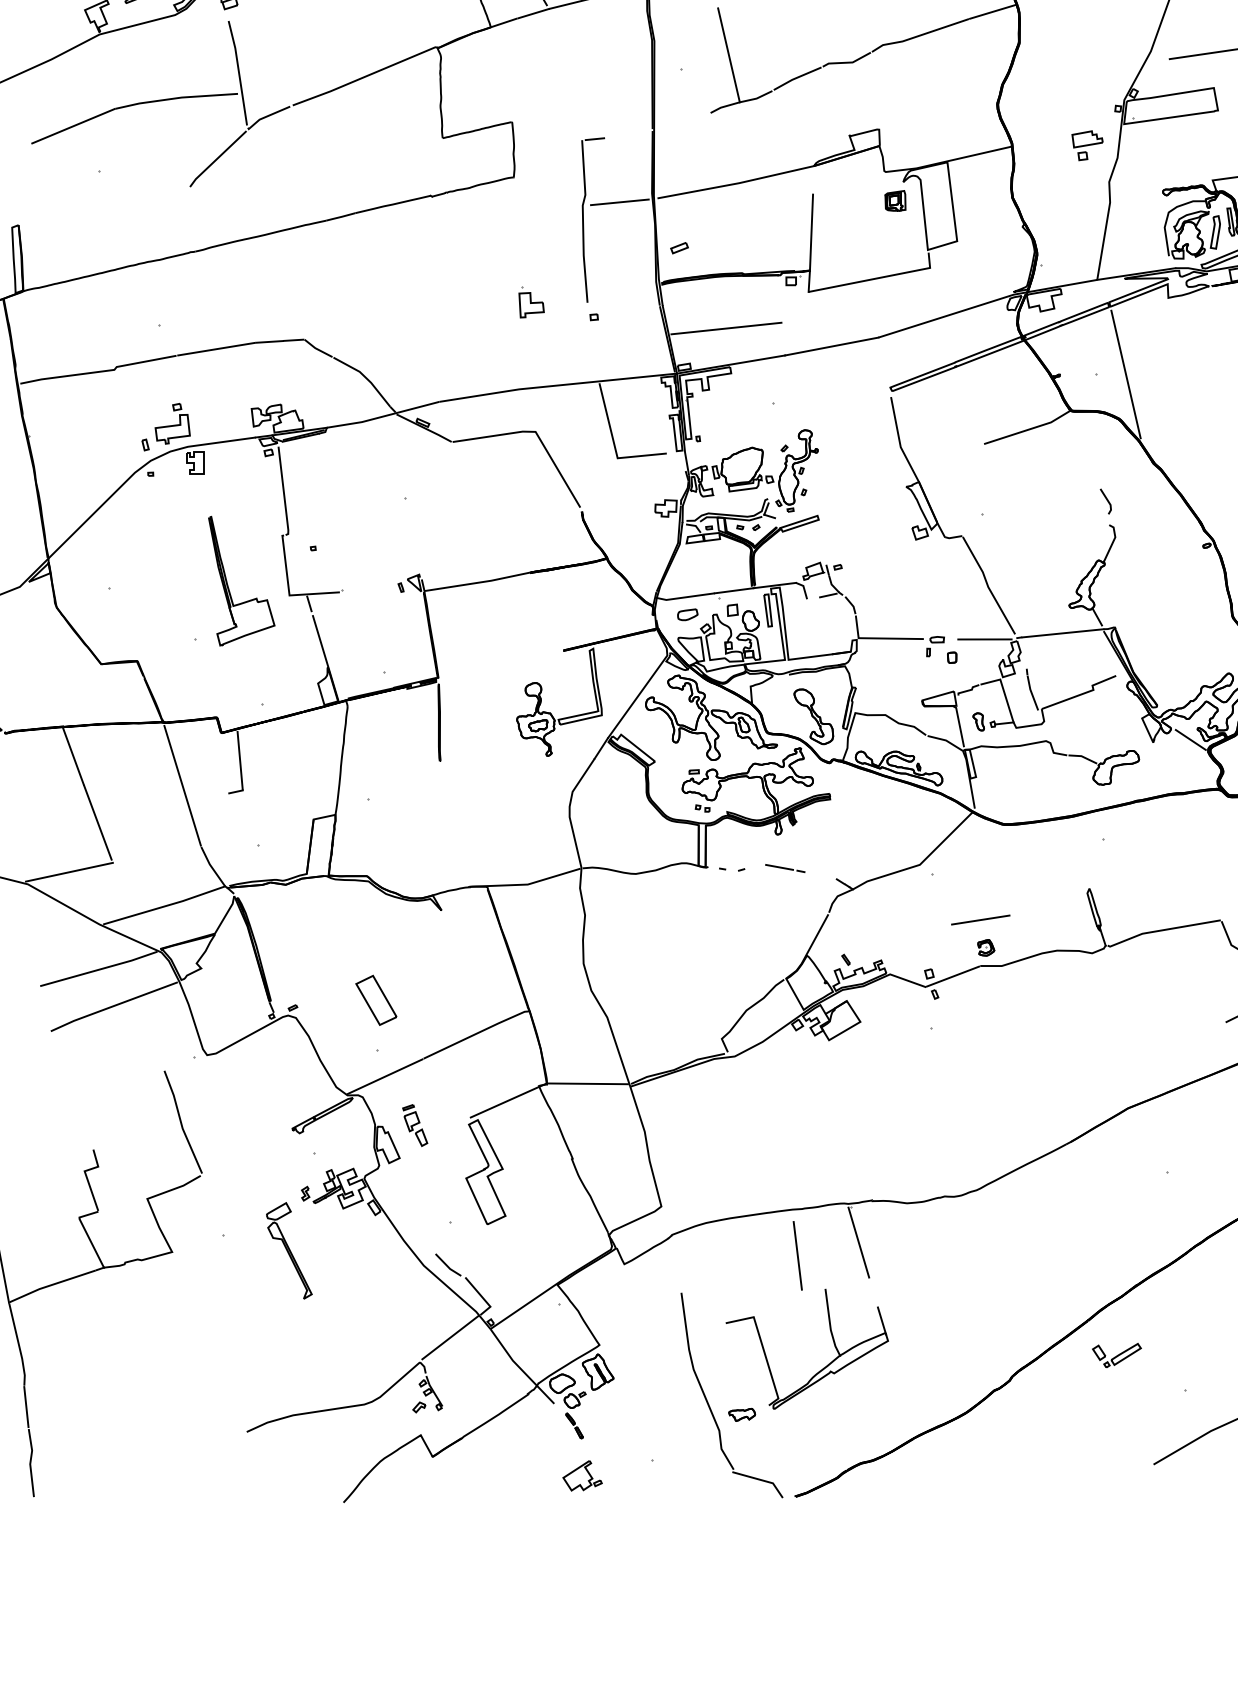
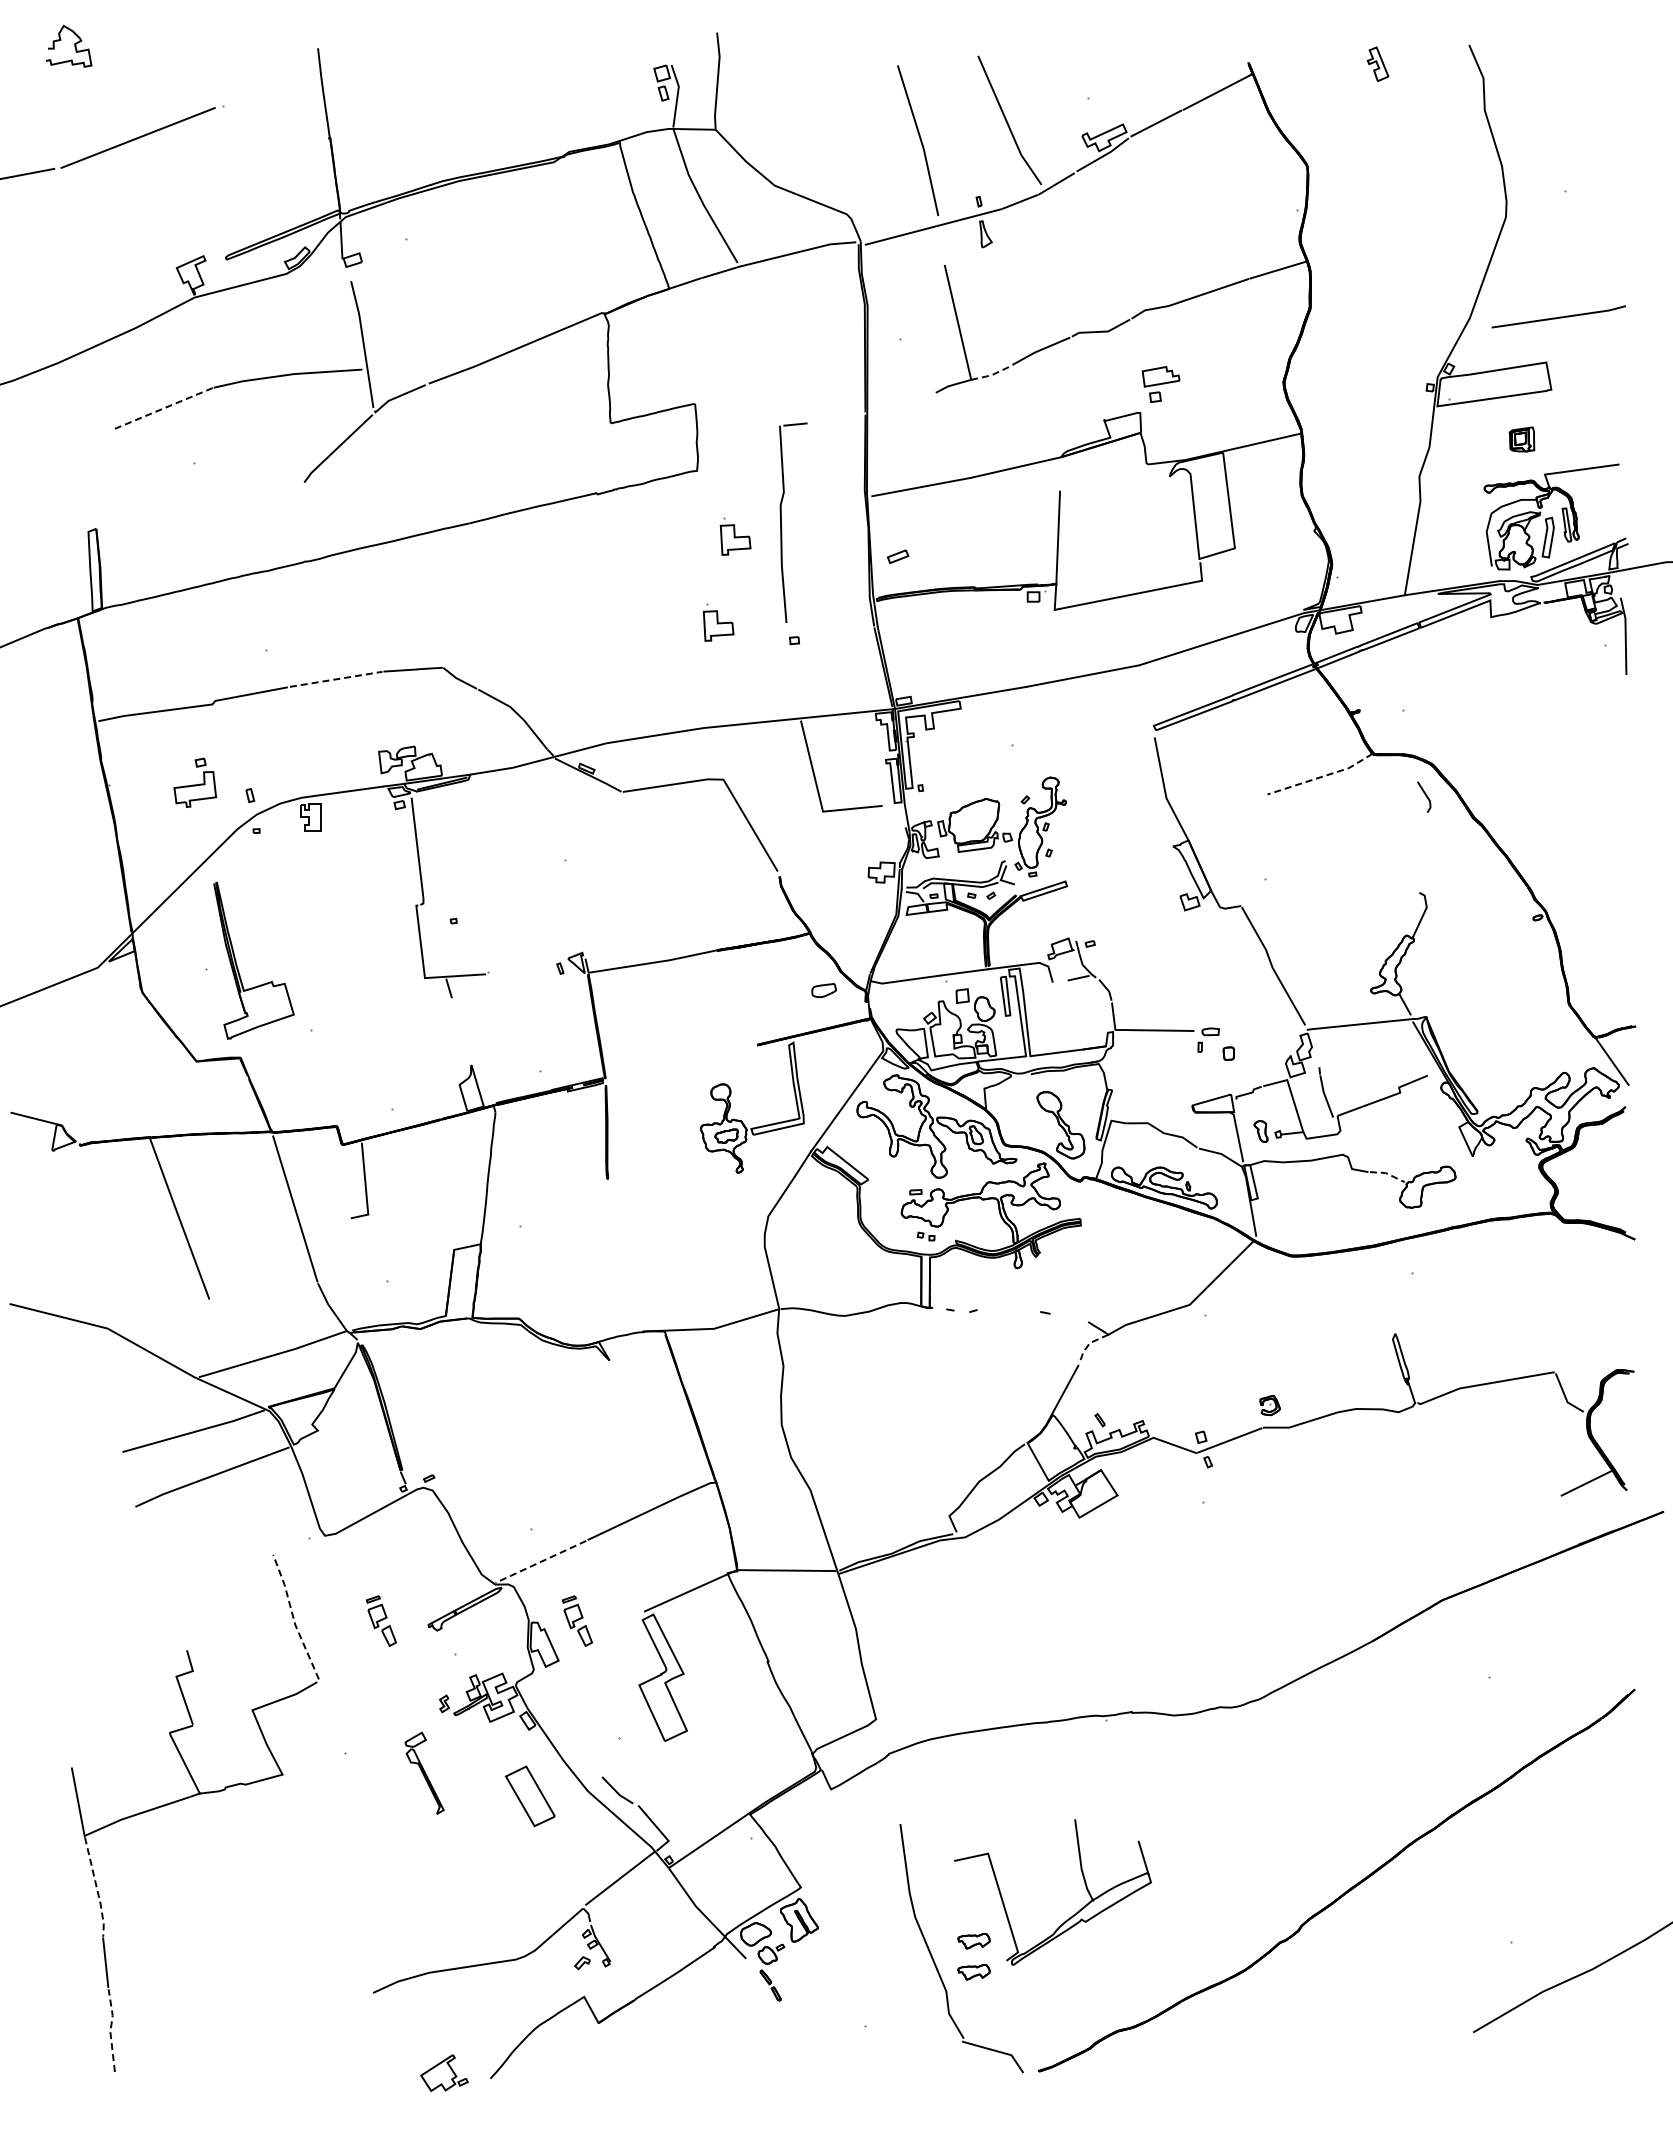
line: (756, 98) -> (991, 375), solid -> dashed
line: (73, 126) -> (162, 409), solid -> dashed
part: (1087, 145) -> (1160, 384), moved
part: (895, 200) -> (1521, 439), moved
line: (619, 201) -> (825, 500), removed
part: (545, 231) -> (735, 536), added
line: (726, 328) -> (954, 654), removed
line: (216, 349) -> (336, 679), solid -> dashed
line: (1125, 374) -> (1439, 709), removed
part: (172, 423) -> (195, 782), moved
line: (1028, 430) -> (1321, 777), solid -> dashed
line: (1106, 500) -> (1425, 796), moved
part: (228, 584) -> (237, 964), moved
part: (687, 614) -> (823, 990), moved
line: (984, 639) -> (1268, 1031), removed
line: (325, 658) -> (468, 1054), removed
line: (1190, 740) -> (1518, 1153), removed
line: (1083, 757) -> (1388, 1174), solid -> dashed
line: (779, 866) -> (1019, 1307), removed
line: (69, 871) -> (157, 1313), removed
line: (836, 897) -> (1088, 1344), solid -> dashed
line: (980, 919) -> (1263, 1371), removed
part: (375, 1000) -> (529, 1796), moved
line: (384, 1076) -> (540, 1561), solid -> dashed
line: (181, 1122) -> (293, 1617), solid -> dashed
part: (252, 1124) -> (380, 1620), added
line: (858, 1242) -> (1115, 1762), removed
part: (289, 1251) -> (424, 1773), size x0.7
line: (797, 1256) -> (1041, 1779), removed
line: (19, 1345) -> (97, 1888), solid -> dashed
part: (1116, 1355) -> (1428, 1900), removed
part: (741, 1389) -> (973, 1941), added
line: (30, 1462) -> (110, 2030), solid -> dashed
part: (582, 1475) -> (444, 2072), moved

